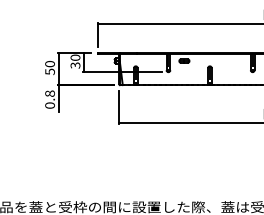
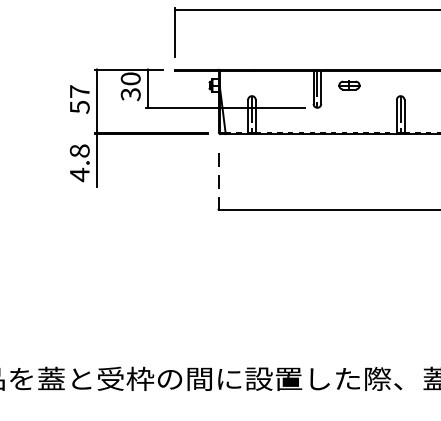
text: (49, 64) -> (78, 92), 50 -> 57
text: (49, 105) -> (78, 174), 0.8 -> 4.8
line: (119, 107) -> (219, 178), solid -> dashed

